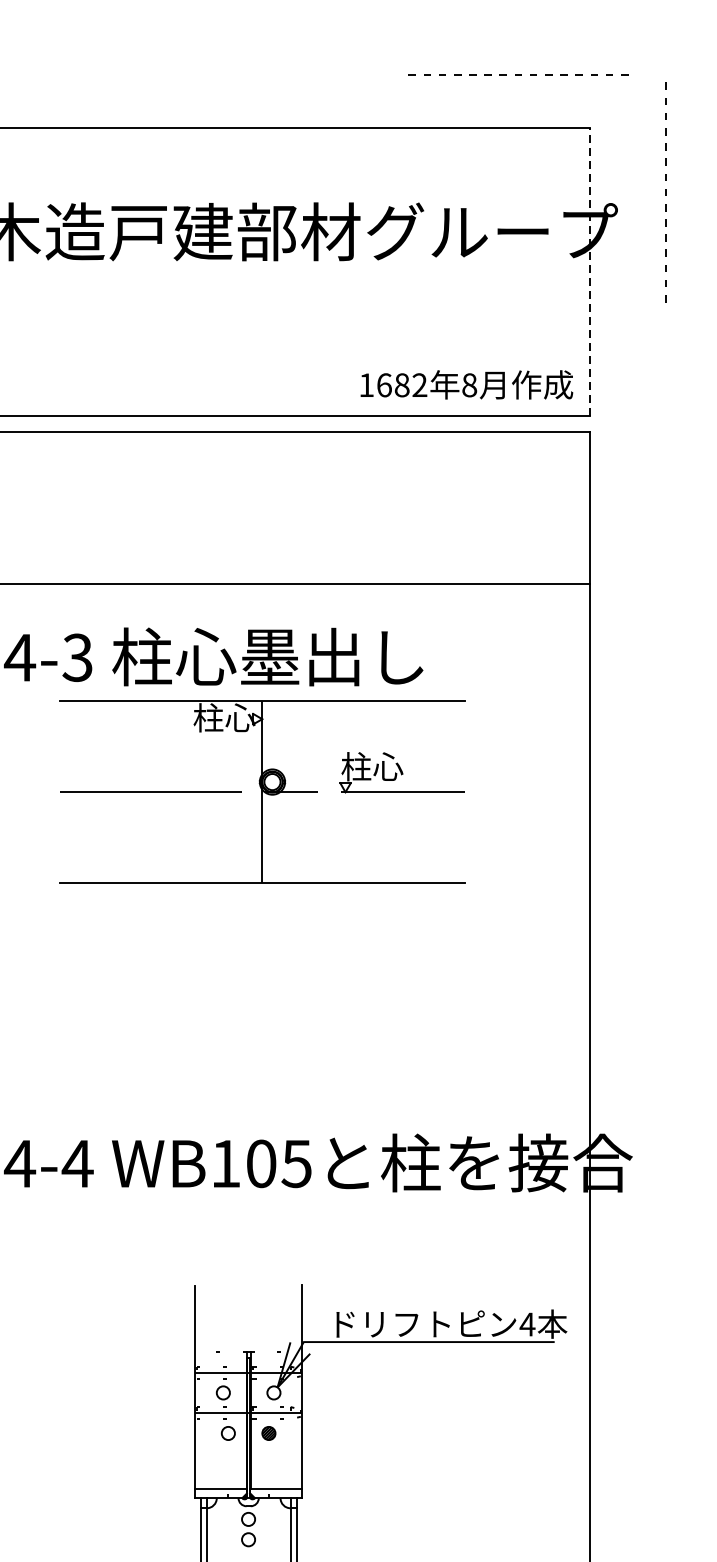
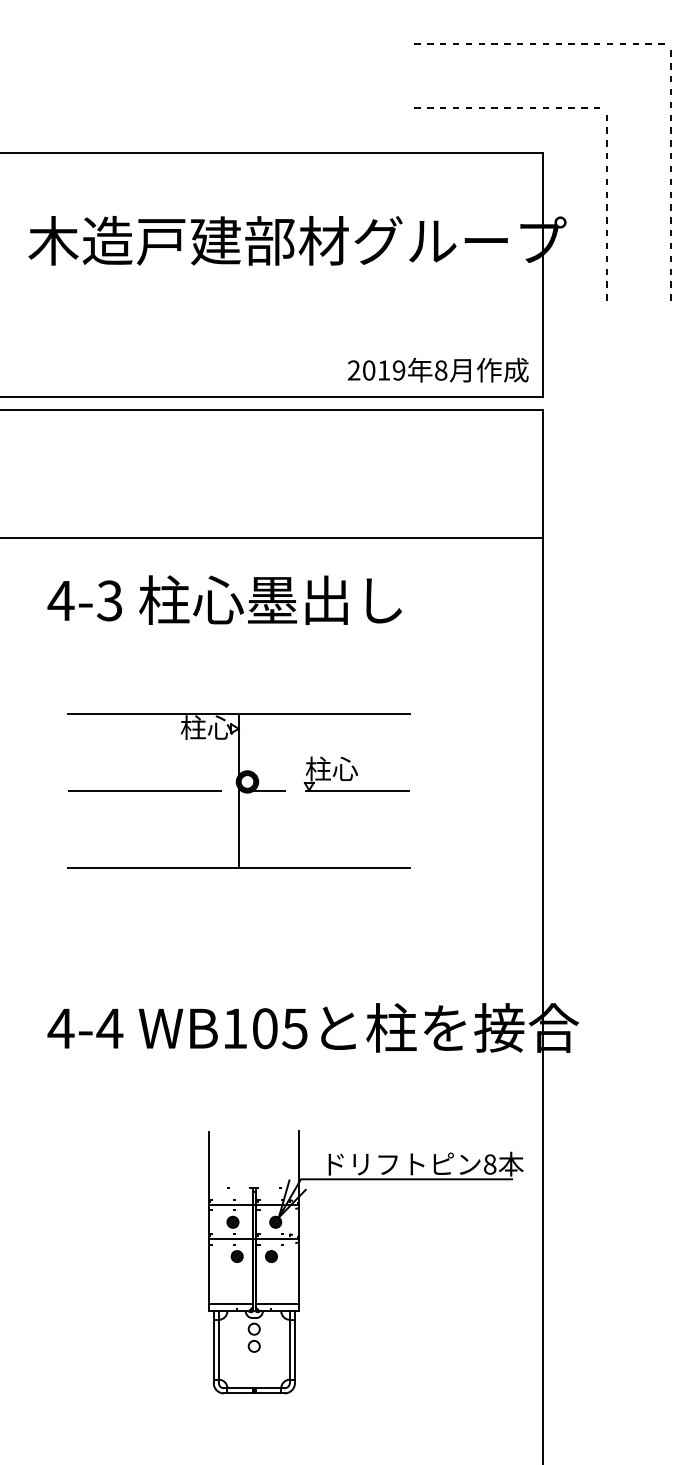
line: (517, 74) -> (506, 107), moved
line: (589, 271) -> (542, 274), dashed -> solid
text: (393, 385) -> (376, 370), 1682 -> 2019
part: (261, 792) -> (238, 790), moved
text: (526, 1324) -> (489, 1164), 4 -> 8
hatch: (222, 1391) -> (232, 1221), added
hatch: (273, 1391) -> (275, 1221), added
hatch: (227, 1433) -> (236, 1256), added

